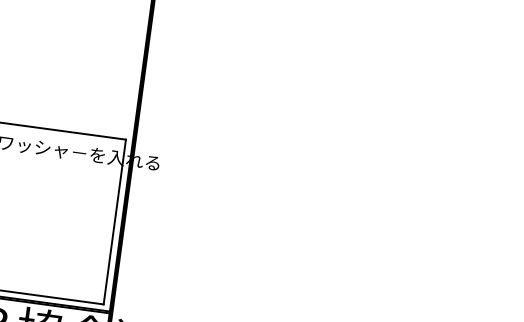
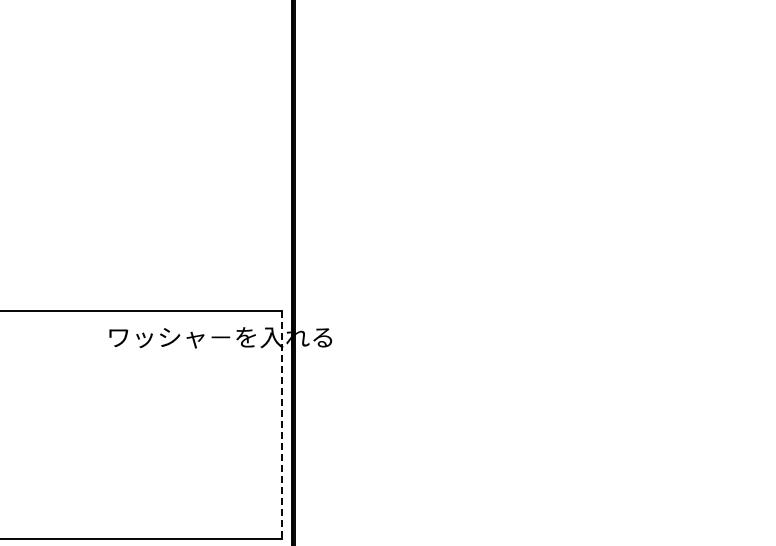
line: (114, 222) -> (281, 425), solid -> dashed

